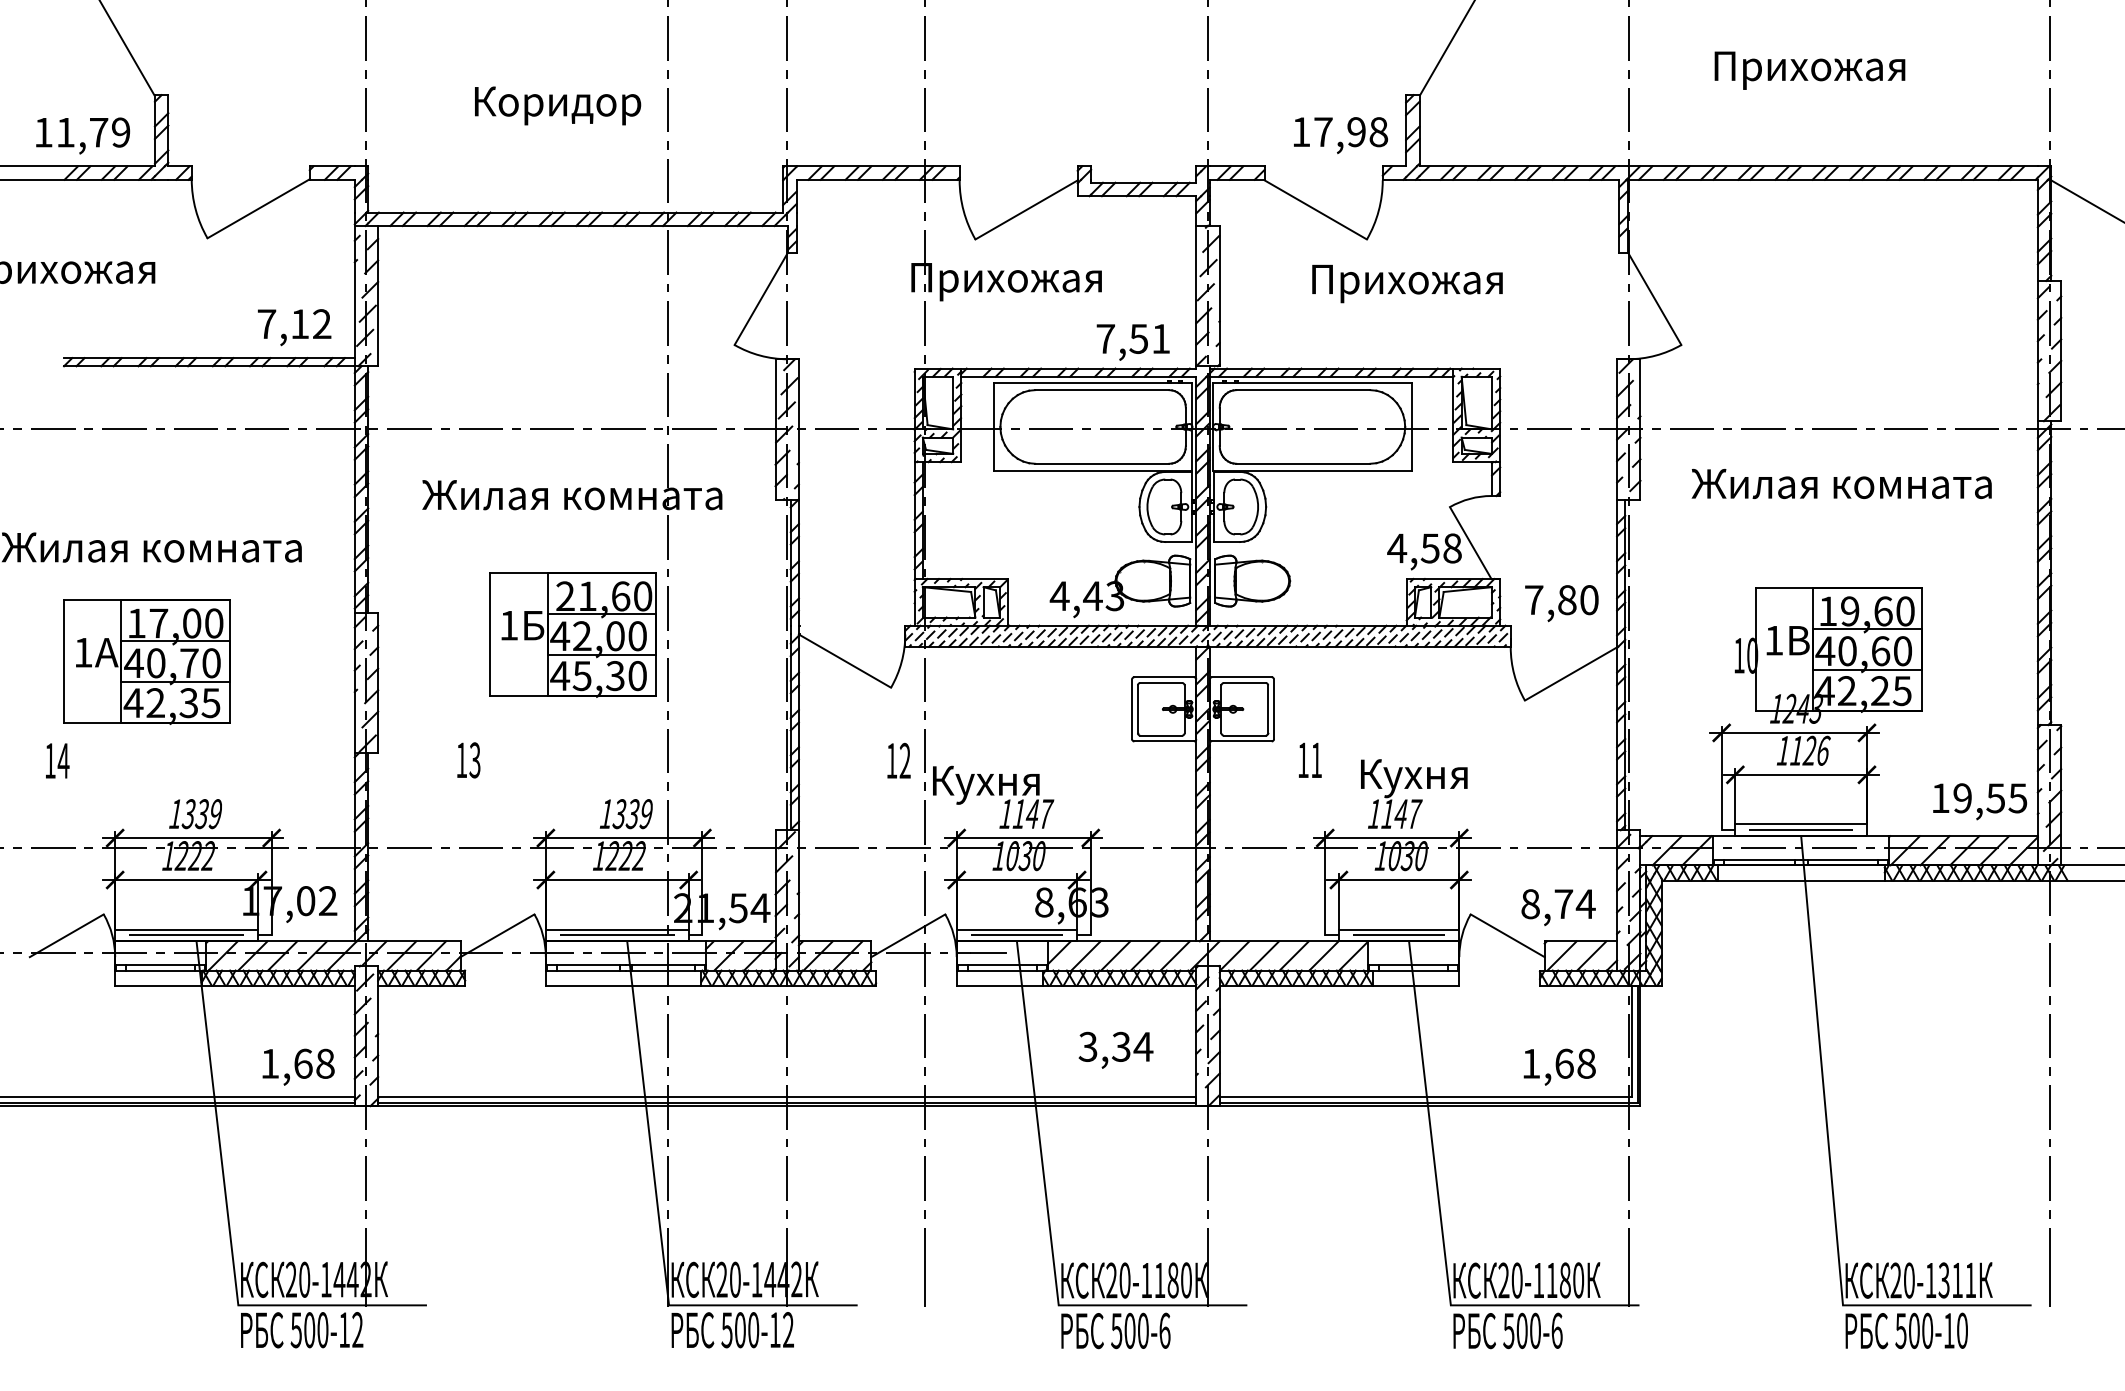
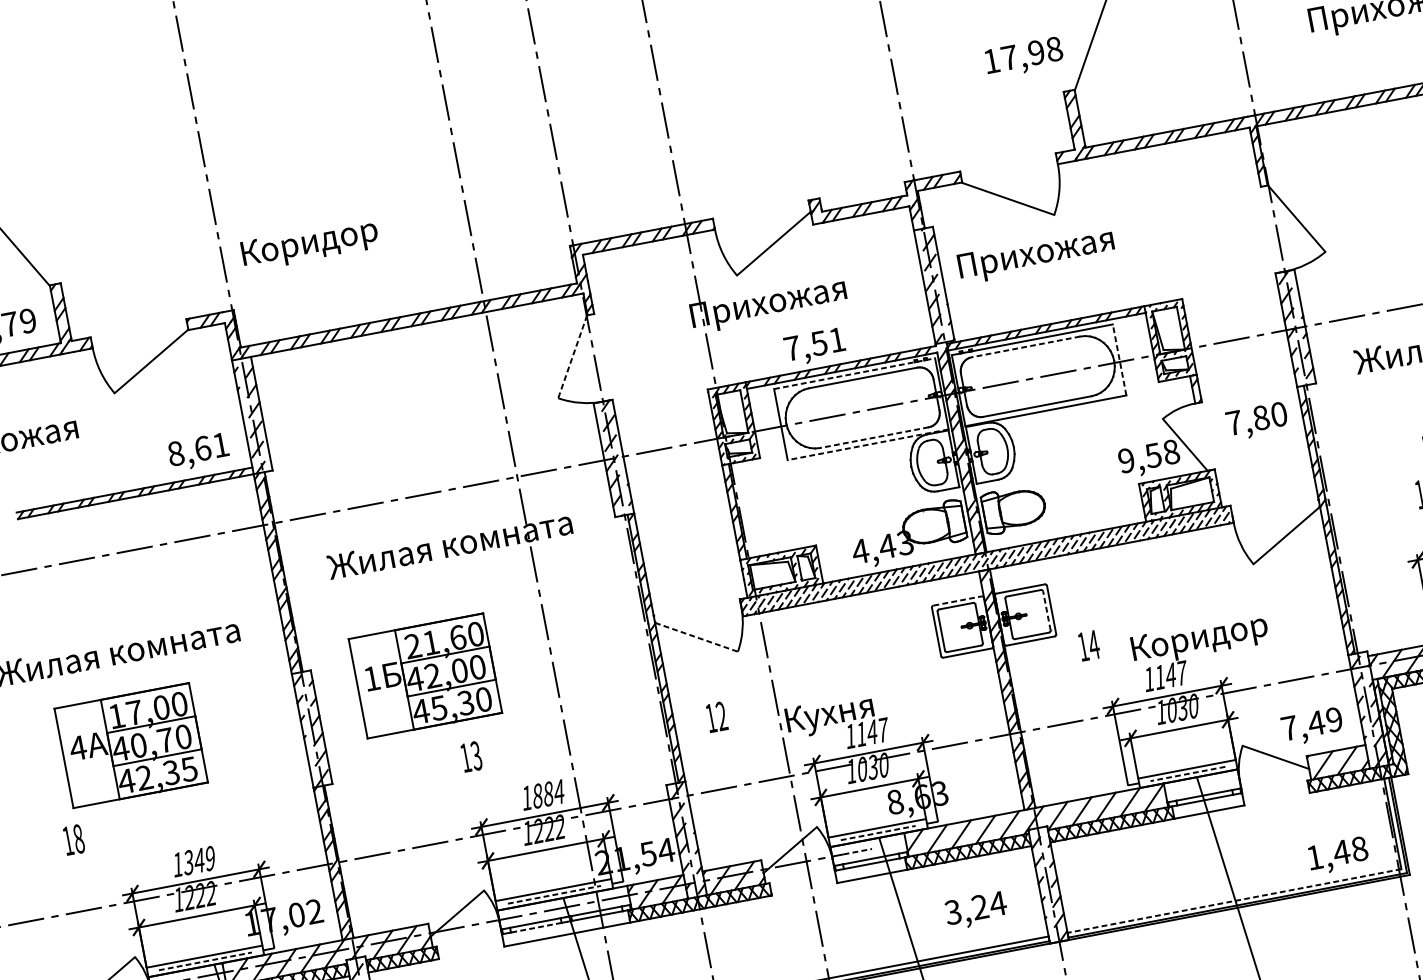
text: (558, 105) -> (310, 244), moved
text: (1341, 135) -> (1024, 57), moved
text: (1407, 283) -> (1036, 255), moved
line: (760, 299) -> (572, 357), solid -> dashed
text: (294, 324) -> (198, 449), 7,12 -> 8,61
text: (1132, 342) -> (814, 347), moved
line: (1093, 383) -> (854, 373), solid -> dashed
line: (1302, 390) -> (1025, 347), solid -> dashed
line: (1411, 426) -> (1119, 359), solid -> dashed
line: (1101, 463) -> (873, 437), solid -> dashed
line: (1092, 470) -> (867, 444), solid -> dashed
text: (1397, 548) -> (1126, 460), 4,58 -> 9,58
text: (1561, 603) -> (1257, 421), moved
part: (572, 634) -> (424, 676), moved
text: (83, 652) -> (78, 748), 1 -> 4
line: (845, 661) -> (696, 637), solid -> dashed
line: (1164, 677) -> (957, 601), solid -> dashed
line: (1268, 709) -> (1047, 611), solid -> dashed
text: (1316, 759) -> (1093, 644), 11 -> 14
text: (468, 760) -> (471, 757), moved
text: (898, 760) -> (716, 716), moved
text: (63, 761) -> (78, 839), 14 -> 18
text: (1455, 782) -> (1209, 641), Кухня -> Коридор
text: (201, 814) -> (198, 861), 1339 -> 1349
text: (632, 814) -> (548, 794), 1339 -> 1884
text: (1558, 904) -> (1312, 724), 8,74 -> 7,49
line: (187, 935) -> (206, 961), solid -> dashed
line: (617, 935) -> (554, 894), solid -> dashed
line: (1017, 935) -> (878, 832), solid -> dashed
line: (1398, 935) -> (1187, 774), solid -> dashed
line: (988, 953) -> (858, 852), solid -> dashed
line: (587, 970) -> (535, 927), solid -> dashed
text: (1121, 1046) -> (980, 906), 3,34 -> 3,24
text: (1564, 1063) -> (1341, 852), 1,68 -> 1,48
line: (1425, 1097) -> (1234, 901), solid -> dashed

